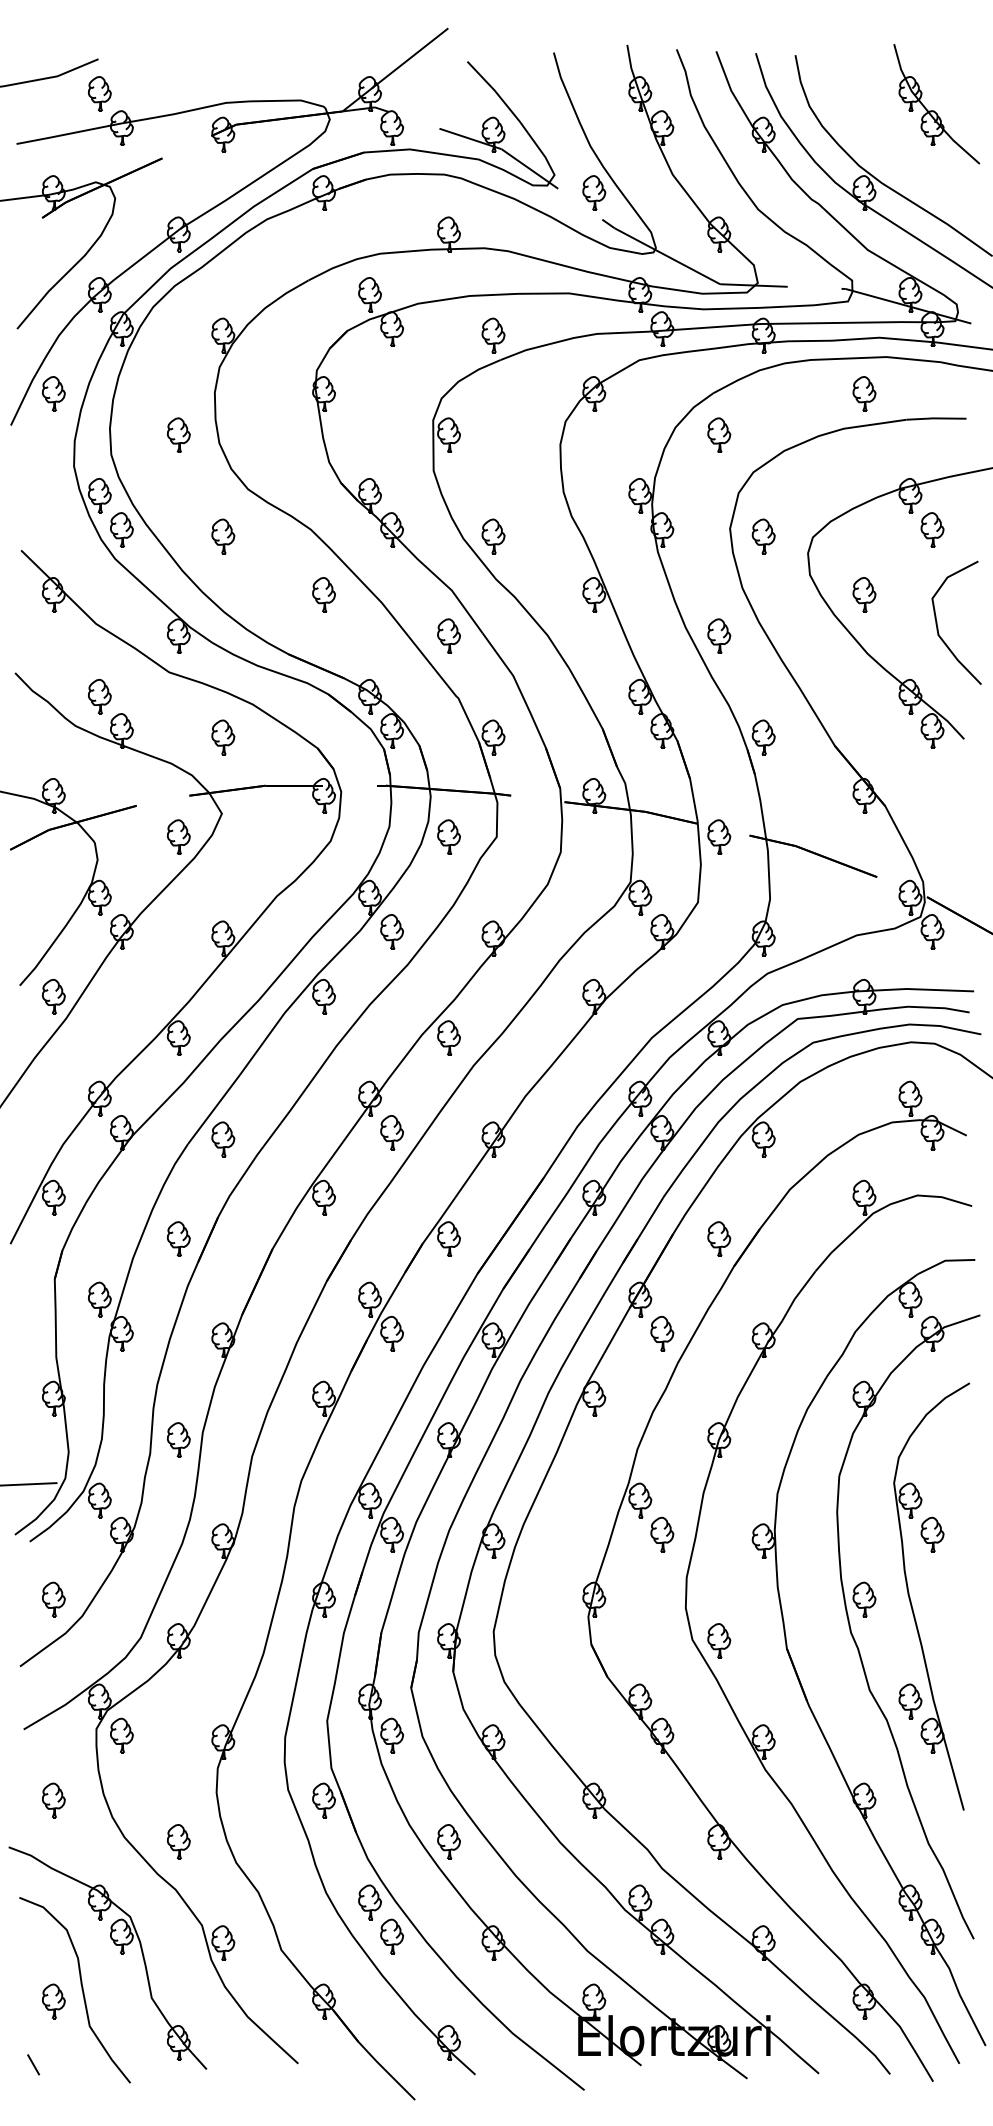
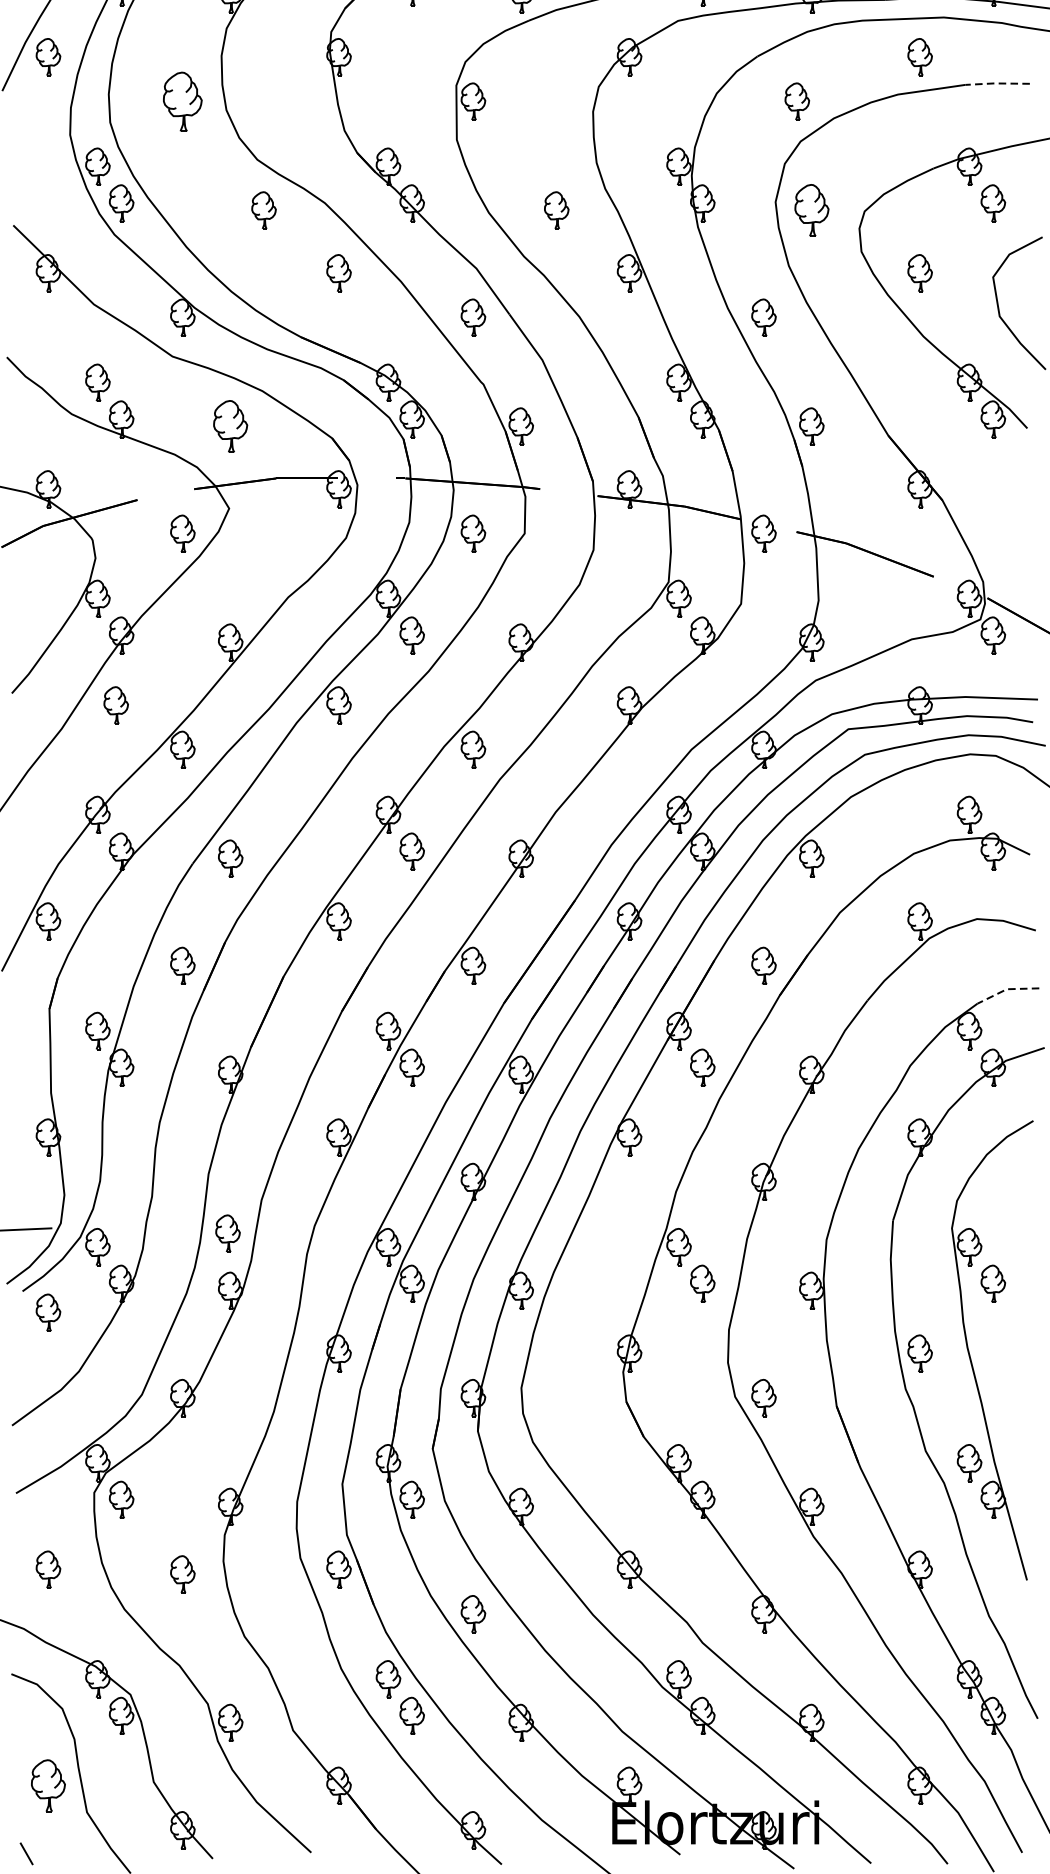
line: (936, 418) -> (997, 83), solid -> dashed
part: (178, 434) -> (182, 100), size x1.6
part: (719, 434) -> (797, 100), moved
part: (223, 536) -> (264, 210), moved
part: (493, 536) -> (556, 210), moved
part: (763, 536) -> (811, 210), size x1.4
part: (223, 737) -> (230, 426), size x1.4
part: (53, 996) -> (115, 705), moved
line: (945, 1260) -> (1007, 988), solid -> dashed
part: (178, 1439) -> (227, 1233), moved
part: (53, 1599) -> (48, 1312), moved
part: (178, 1841) -> (182, 1573), moved
part: (53, 2001) -> (48, 1785), size x1.4

